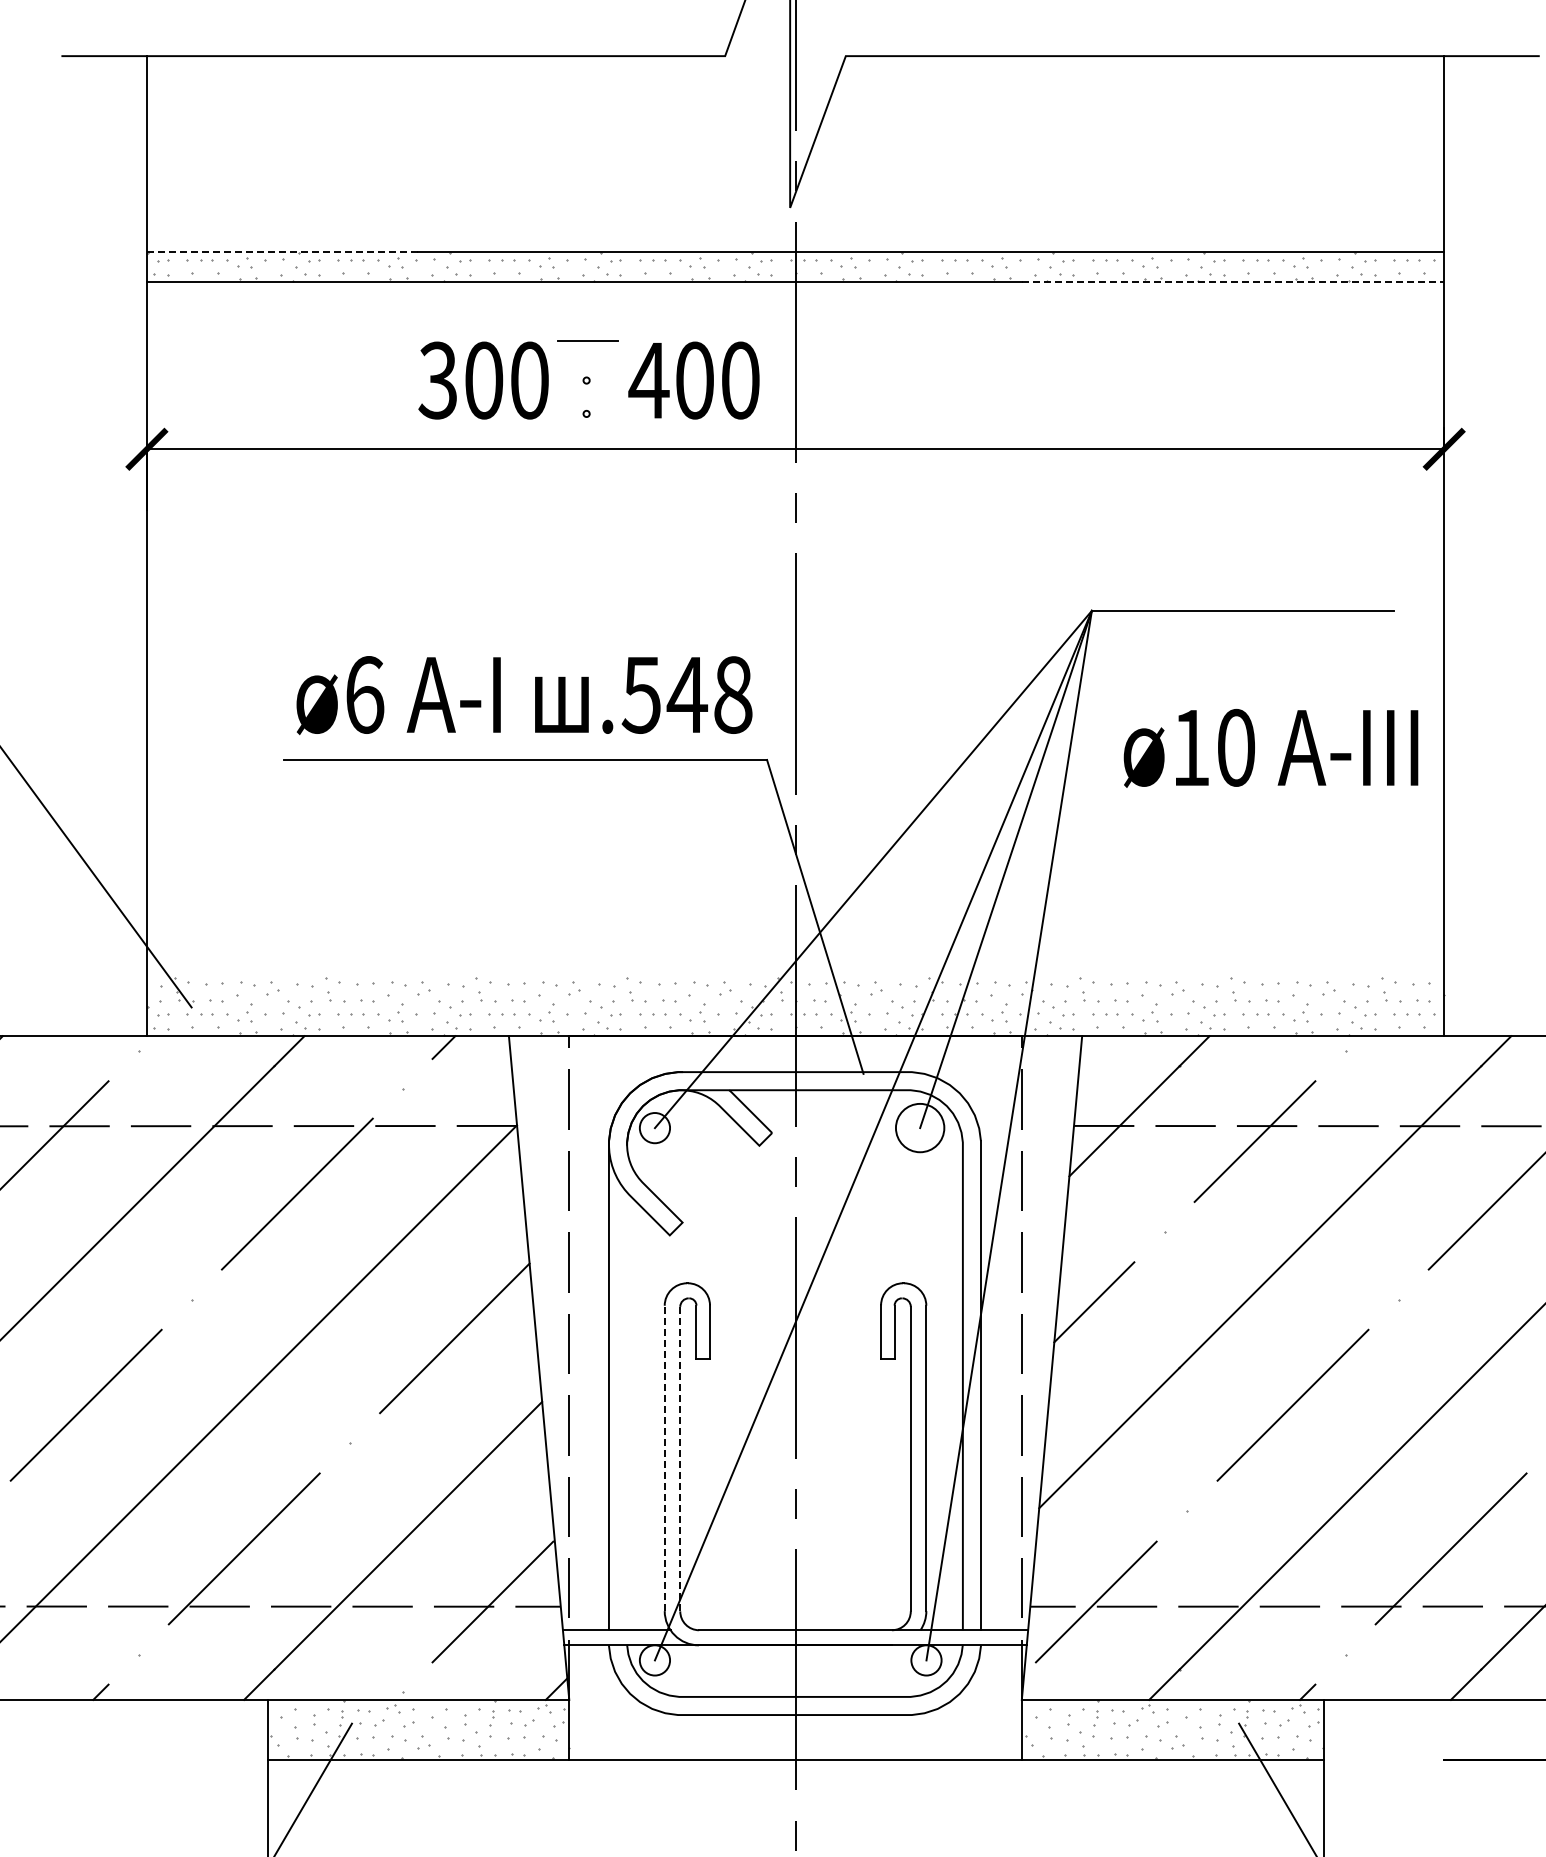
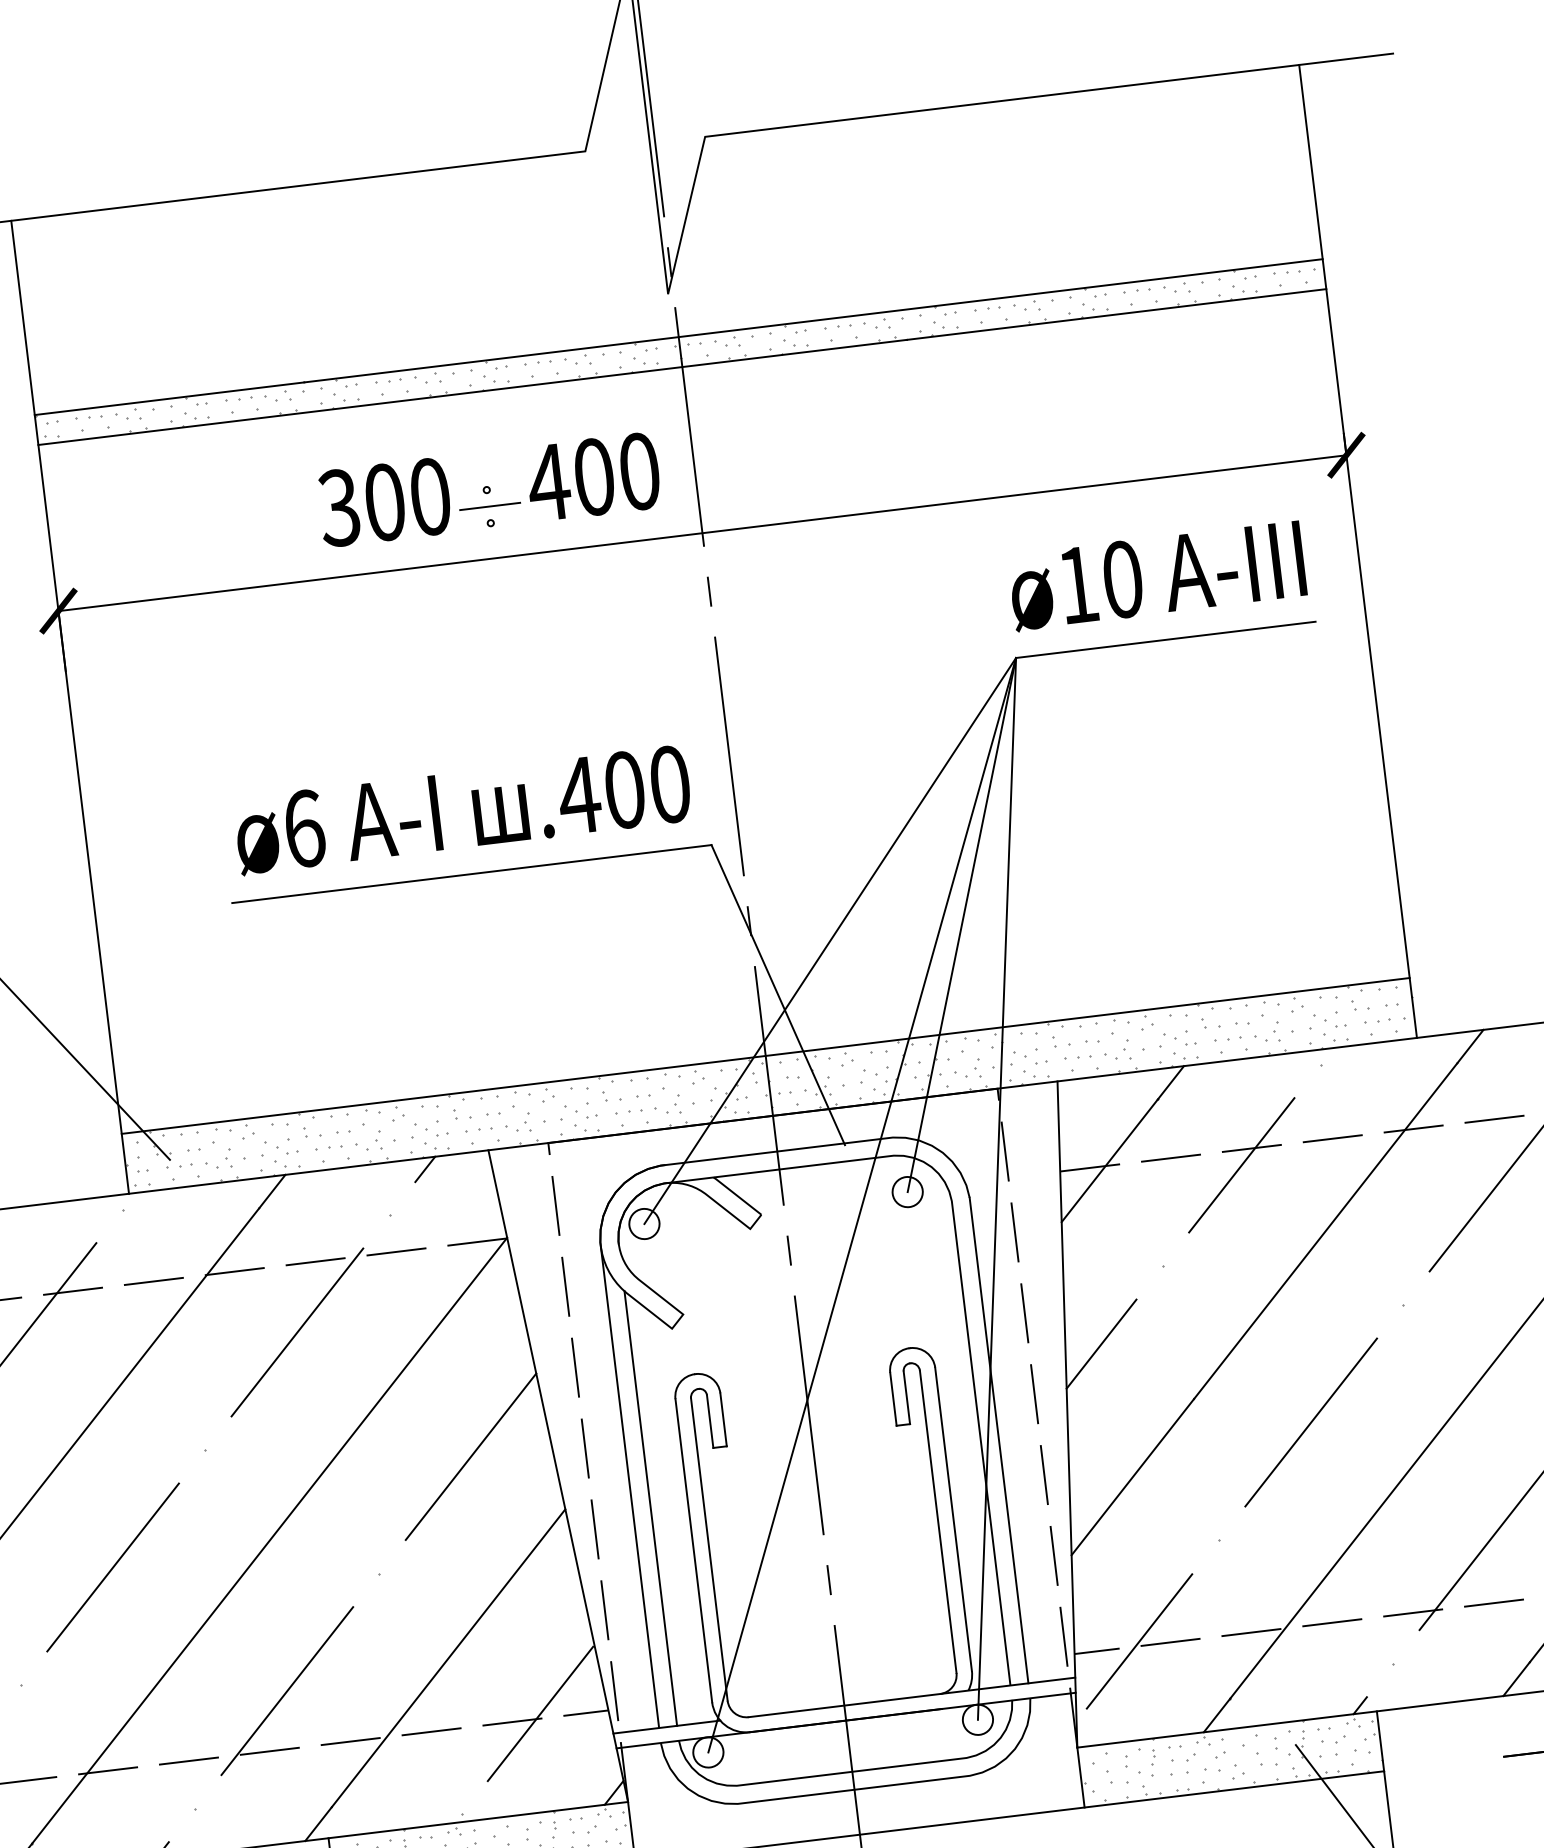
line: (282, 251) -> (169, 398), dashed -> solid
line: (1233, 281) -> (1117, 314), dashed -> solid
line: (587, 340) -> (489, 505), moved
text: (686, 694) -> (623, 789), .548 -> .400
text: (1270, 748) -> (1156, 576), moved
line: (795, 975) -> (765, 1055), added
circle: (920, 1127) -> (907, 1191), size x0.62
line: (627, 1411) -> (651, 1508), added
line: (664, 1458) -> (693, 1550), dashed -> solid
line: (680, 1459) -> (709, 1549), dashed -> solid

